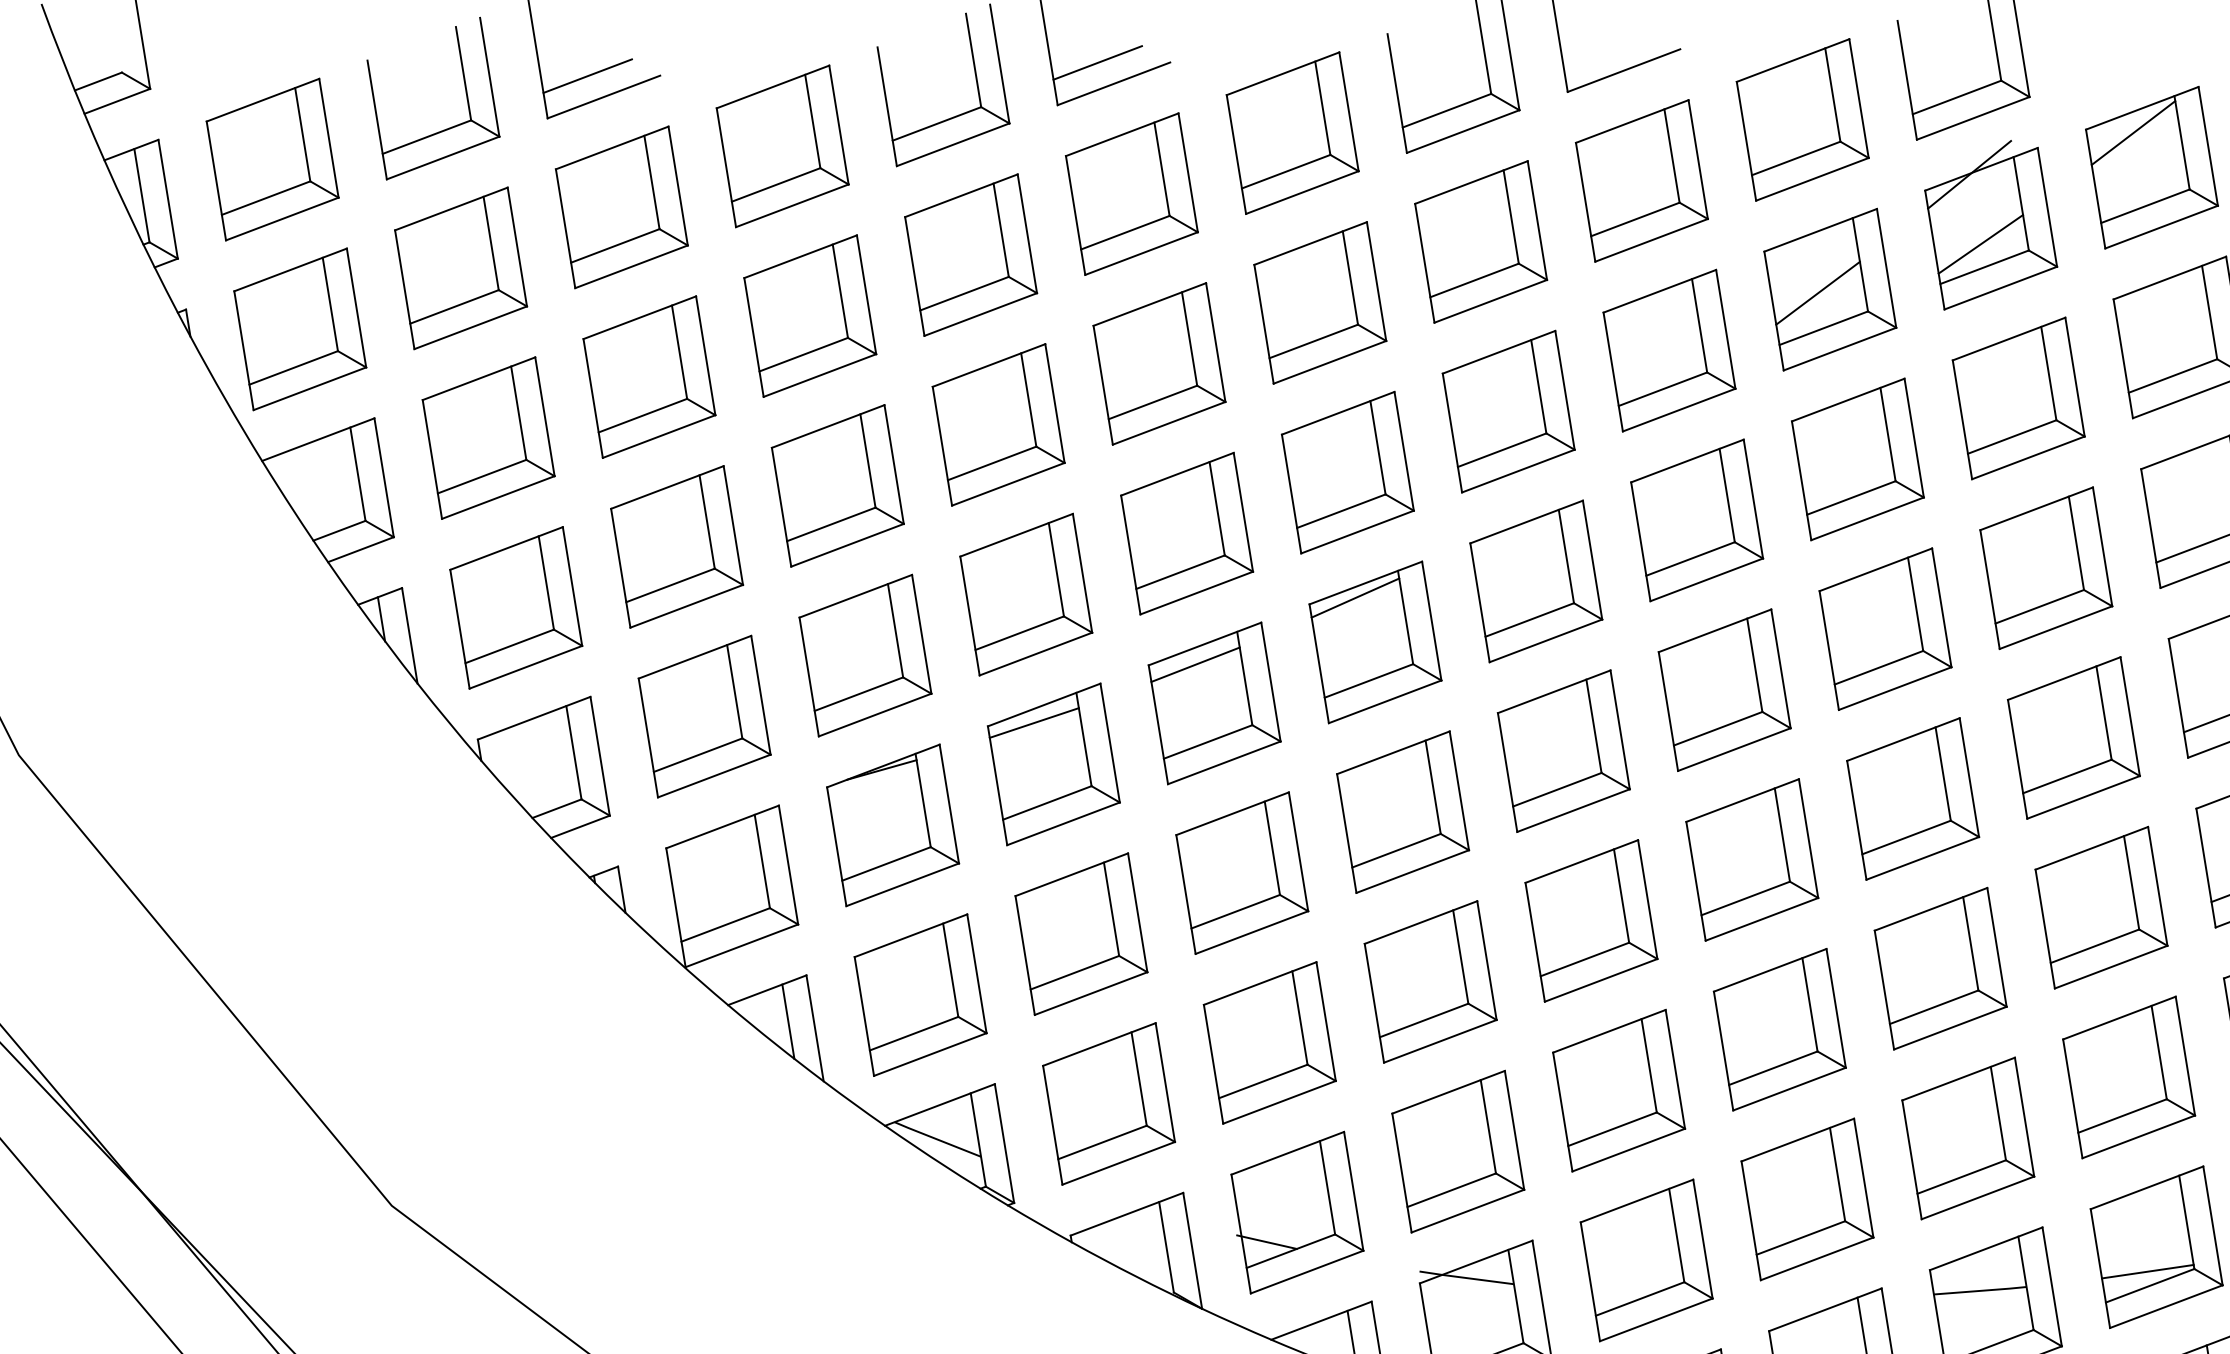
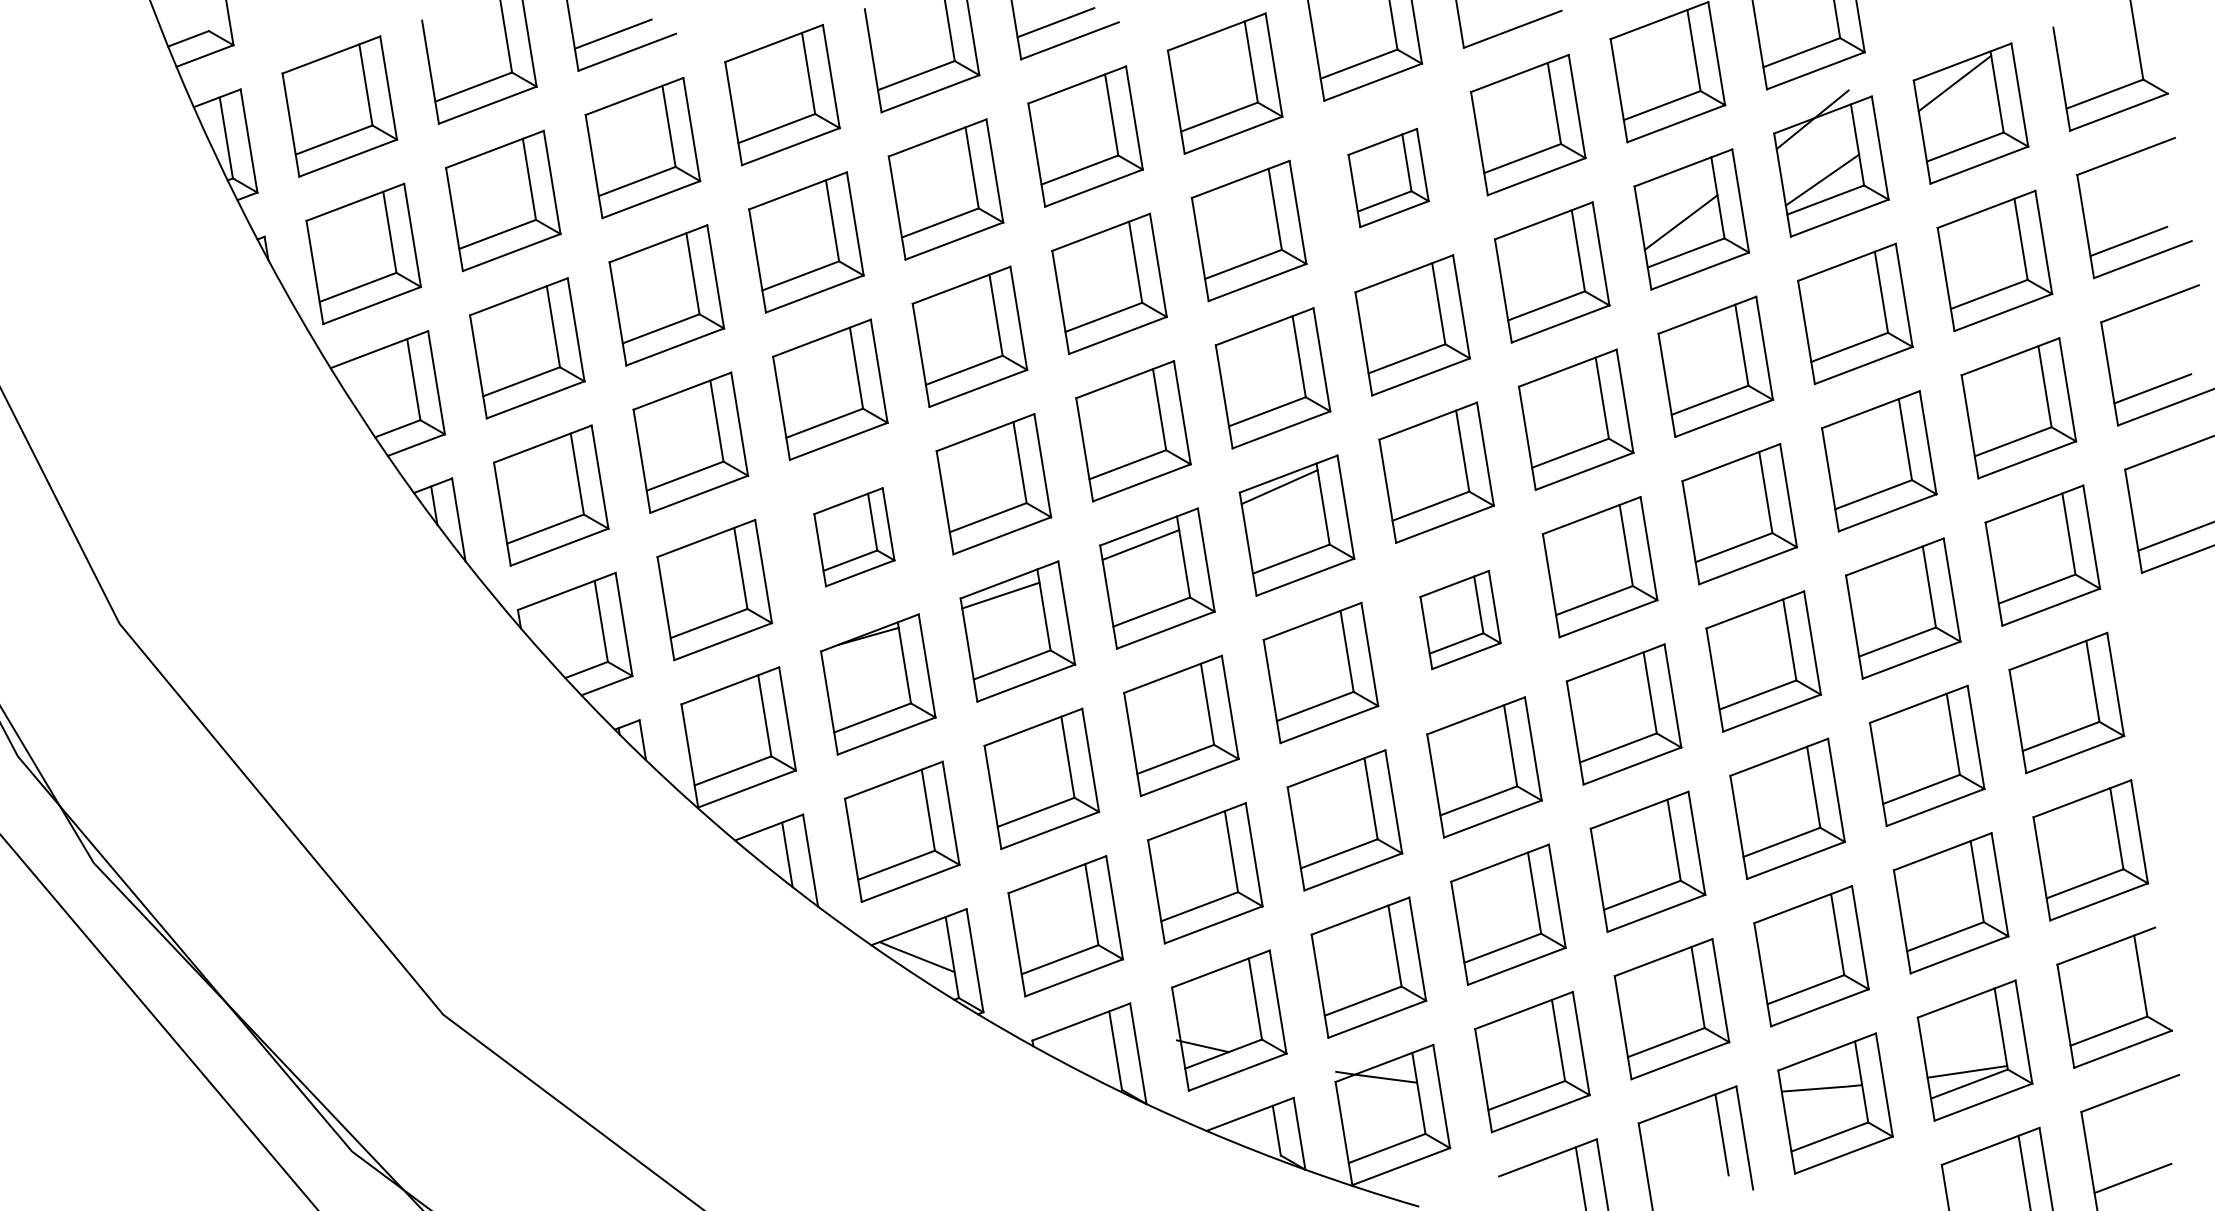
part: (1480, 241) -> (1388, 177), size x0.7
part: (865, 656) -> (854, 537), size x0.7
part: (1563, 750) -> (1460, 619), size x0.7

